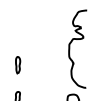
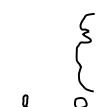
part: (18, 65) -> (25, 68), removed

